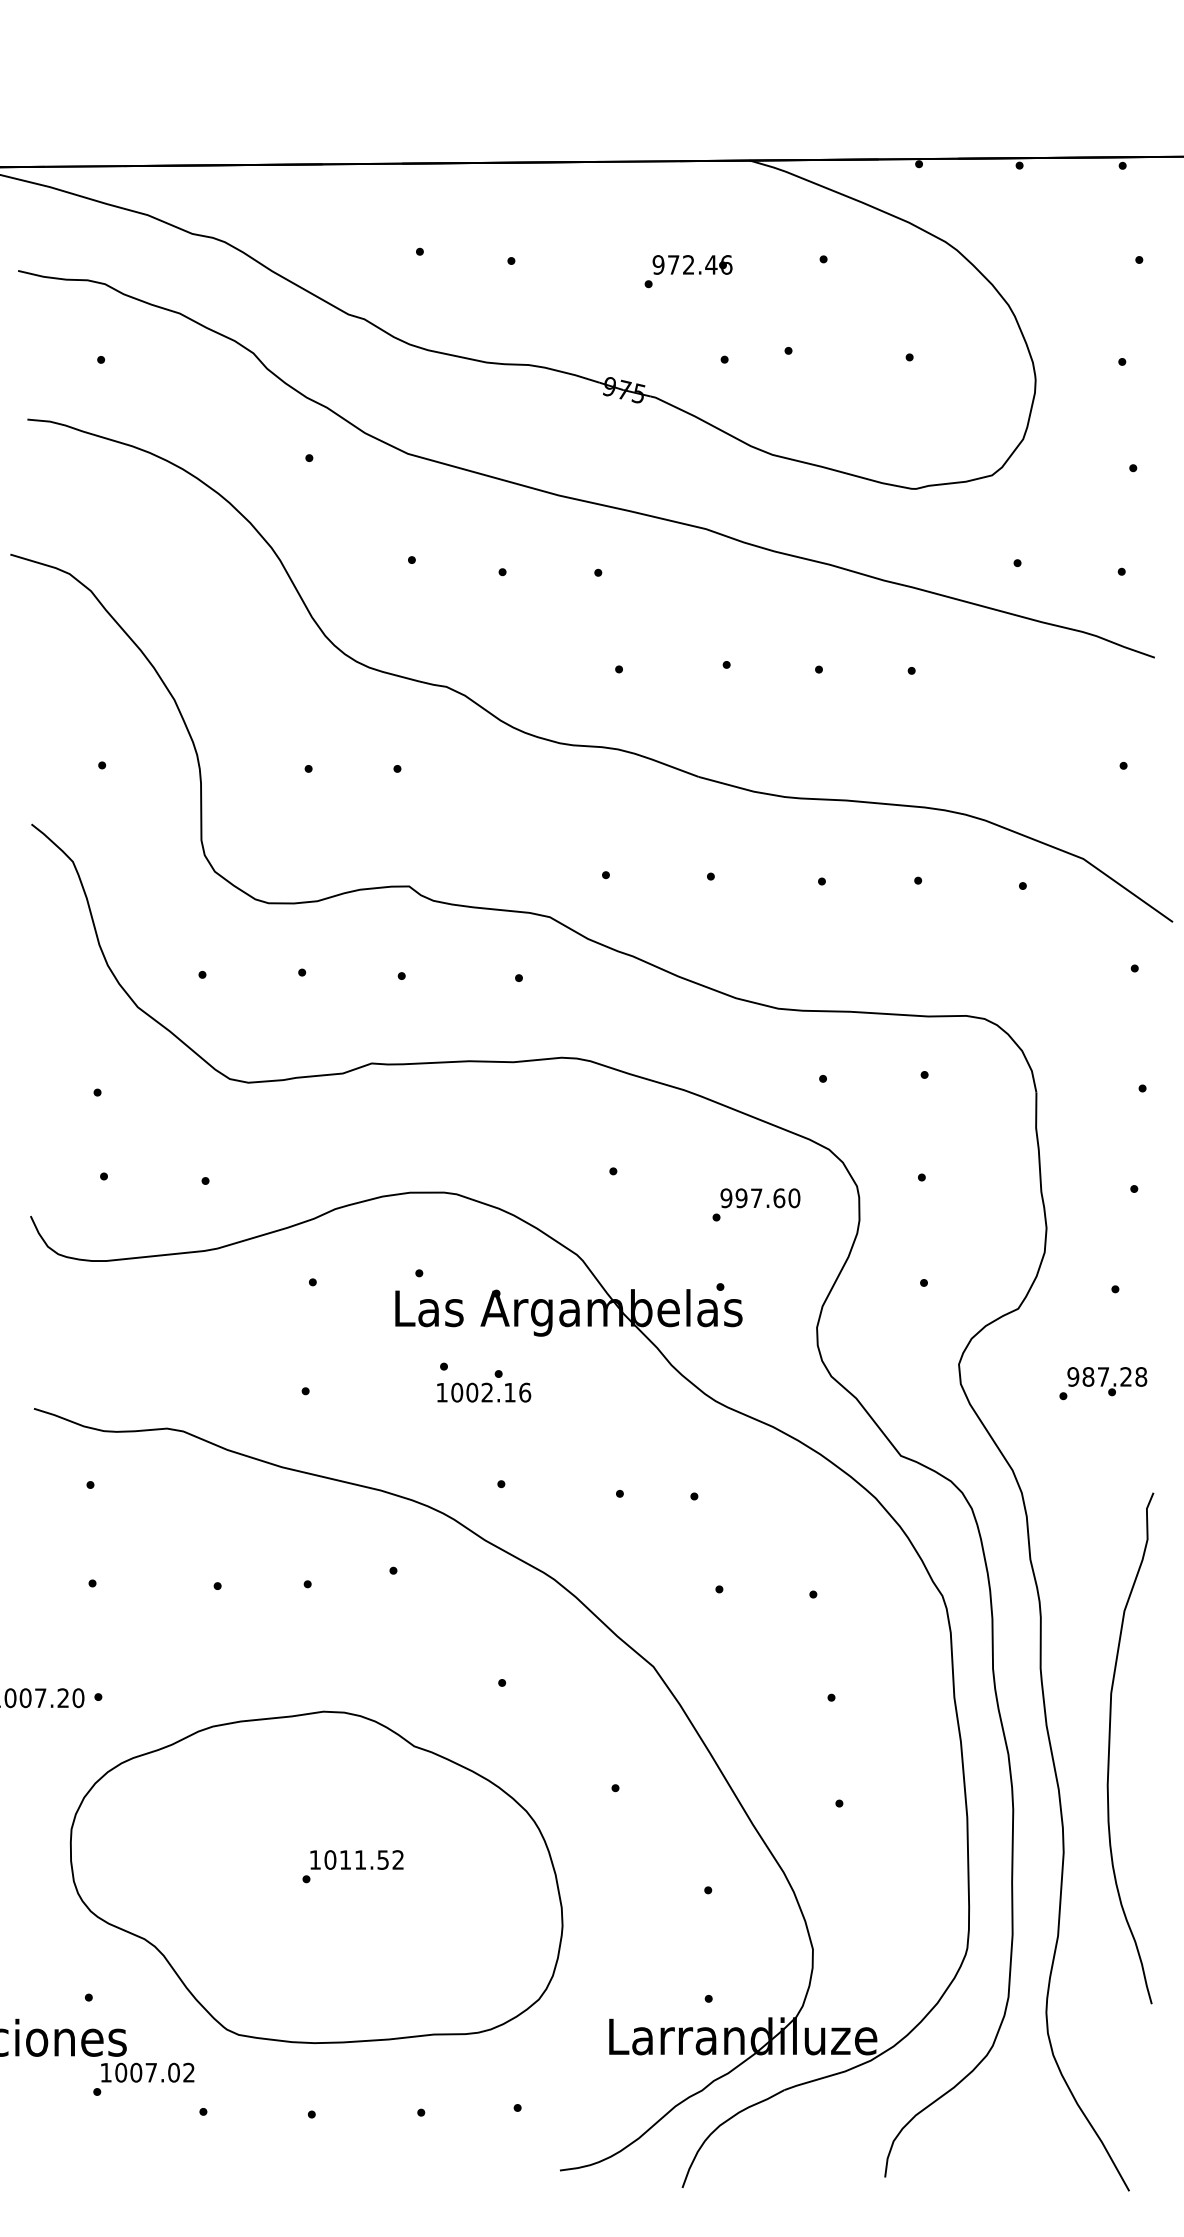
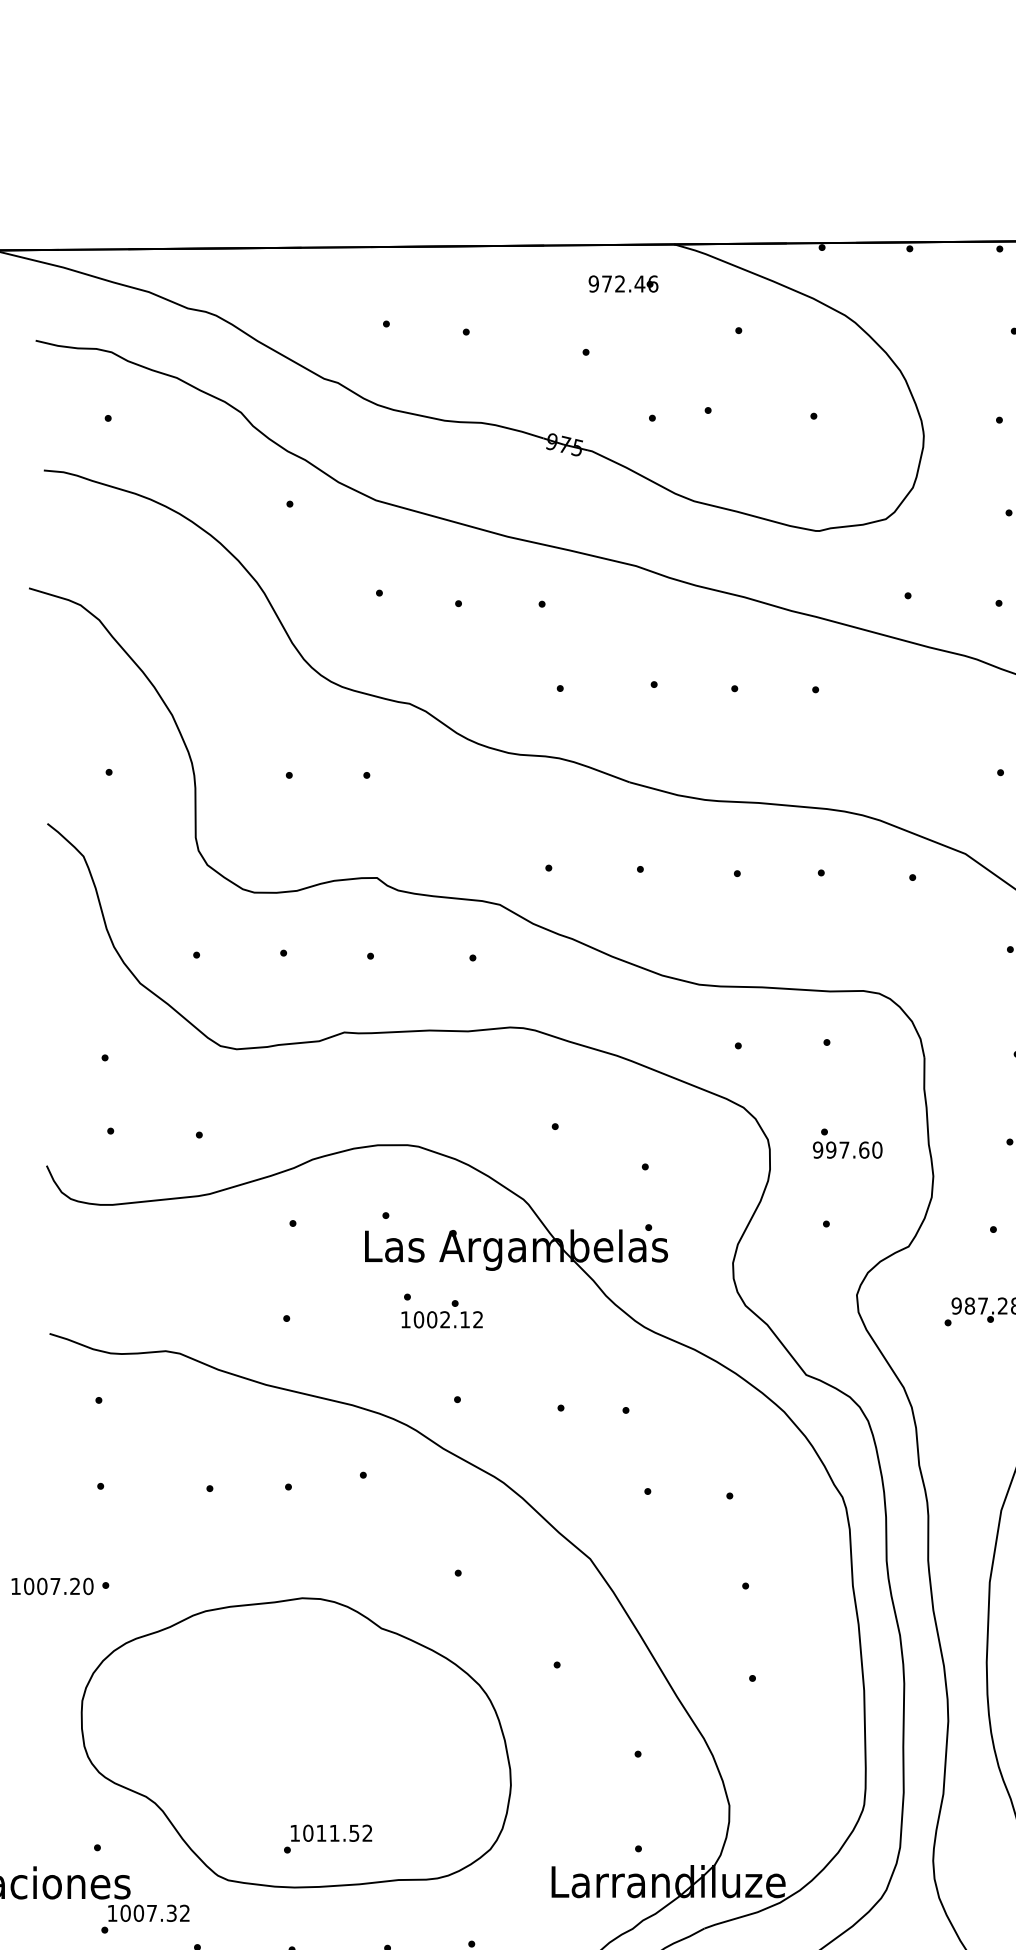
text: (692, 264) -> (623, 283), moved
text: (760, 1198) -> (847, 1150), moved
text: (525, 1392) -> (478, 1319), 1002.16 -> 1002.12
text: (352, 1866) -> (327, 1838), moved
text: (173, 2072) -> (171, 1913), 1007.02 -> 1007.32

